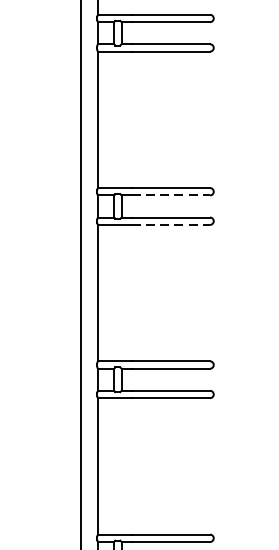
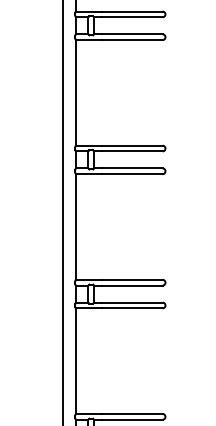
line: (171, 195) -> (132, 151), dashed -> solid
line: (171, 225) -> (132, 174), dashed -> solid

